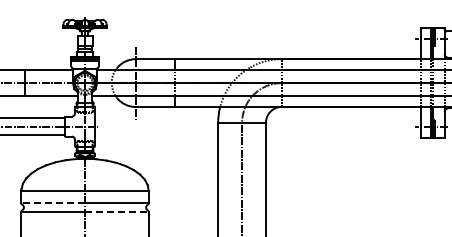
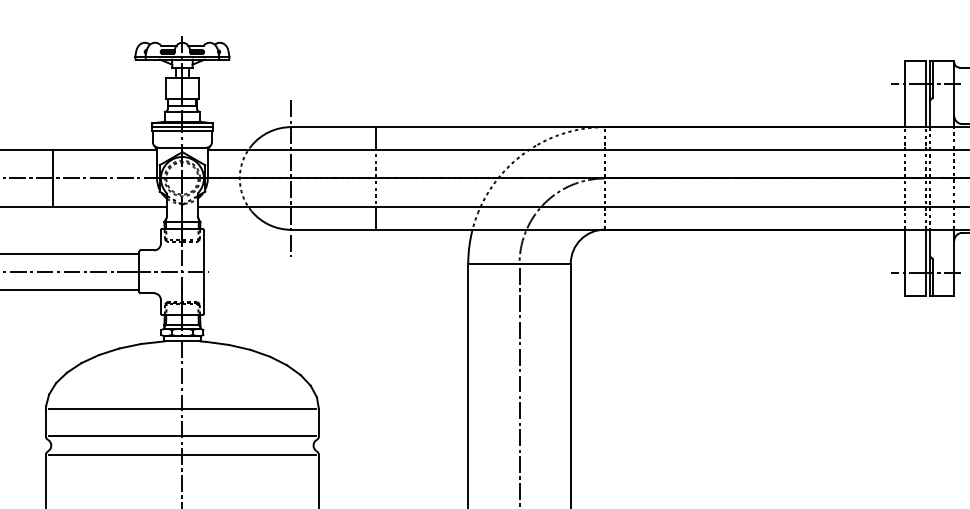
line: (54, 203) -> (116, 436), dashed -> solid
line: (115, 211) -> (247, 454), dashed -> solid

